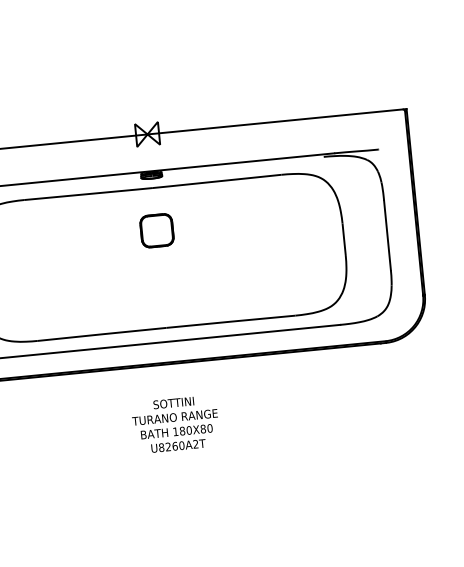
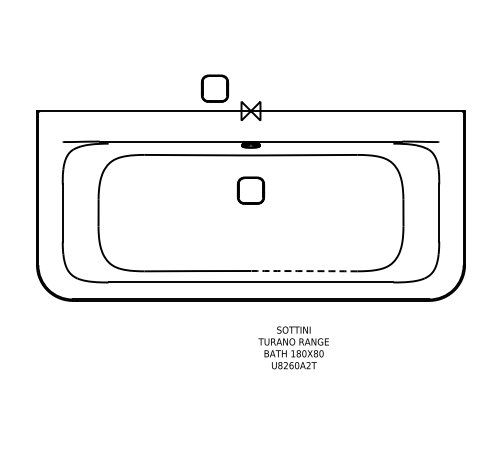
part: (101, 111) -> (215, 88), added
arc: (231, 322) -> (304, 271), solid -> dashed
text: (175, 424) -> (293, 347), moved

